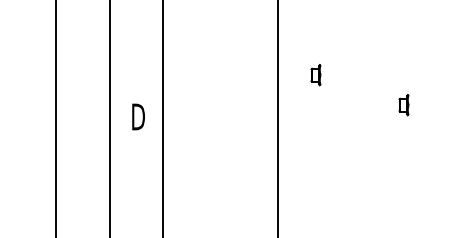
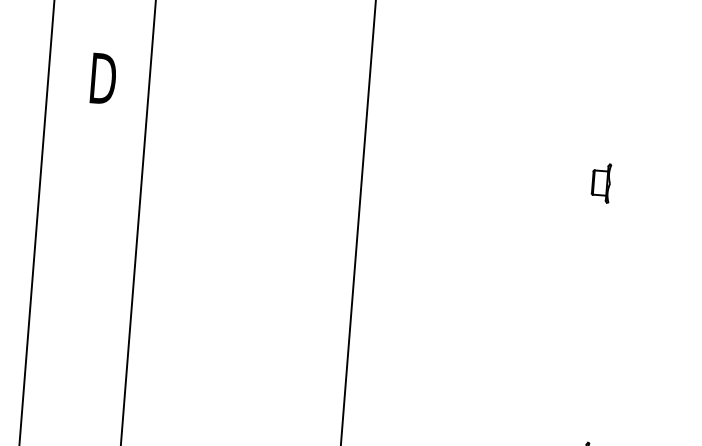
part: (315, 75) -> (437, 113), removed
text: (138, 116) -> (103, 77), moved

